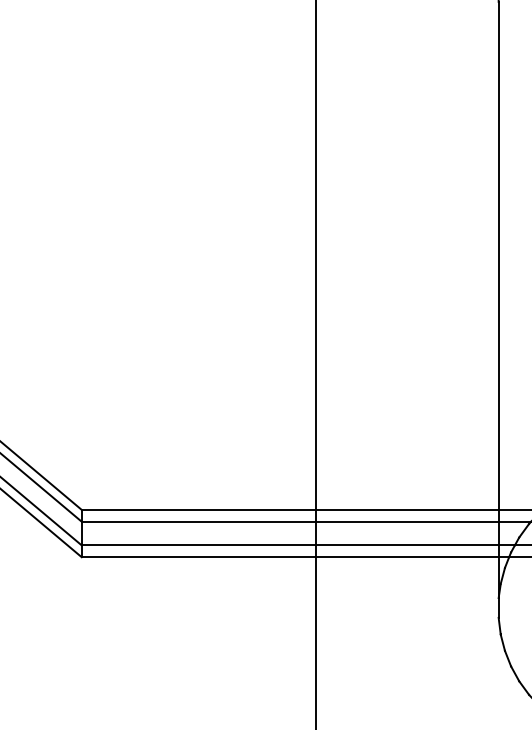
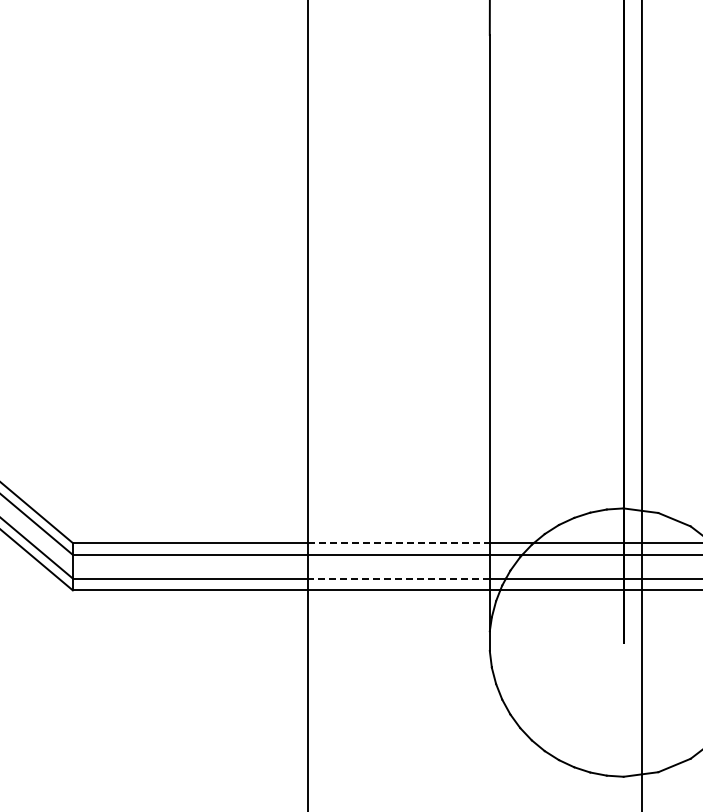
line: (408, 510) -> (399, 543), solid -> dashed
line: (407, 545) -> (398, 578), solid -> dashed

